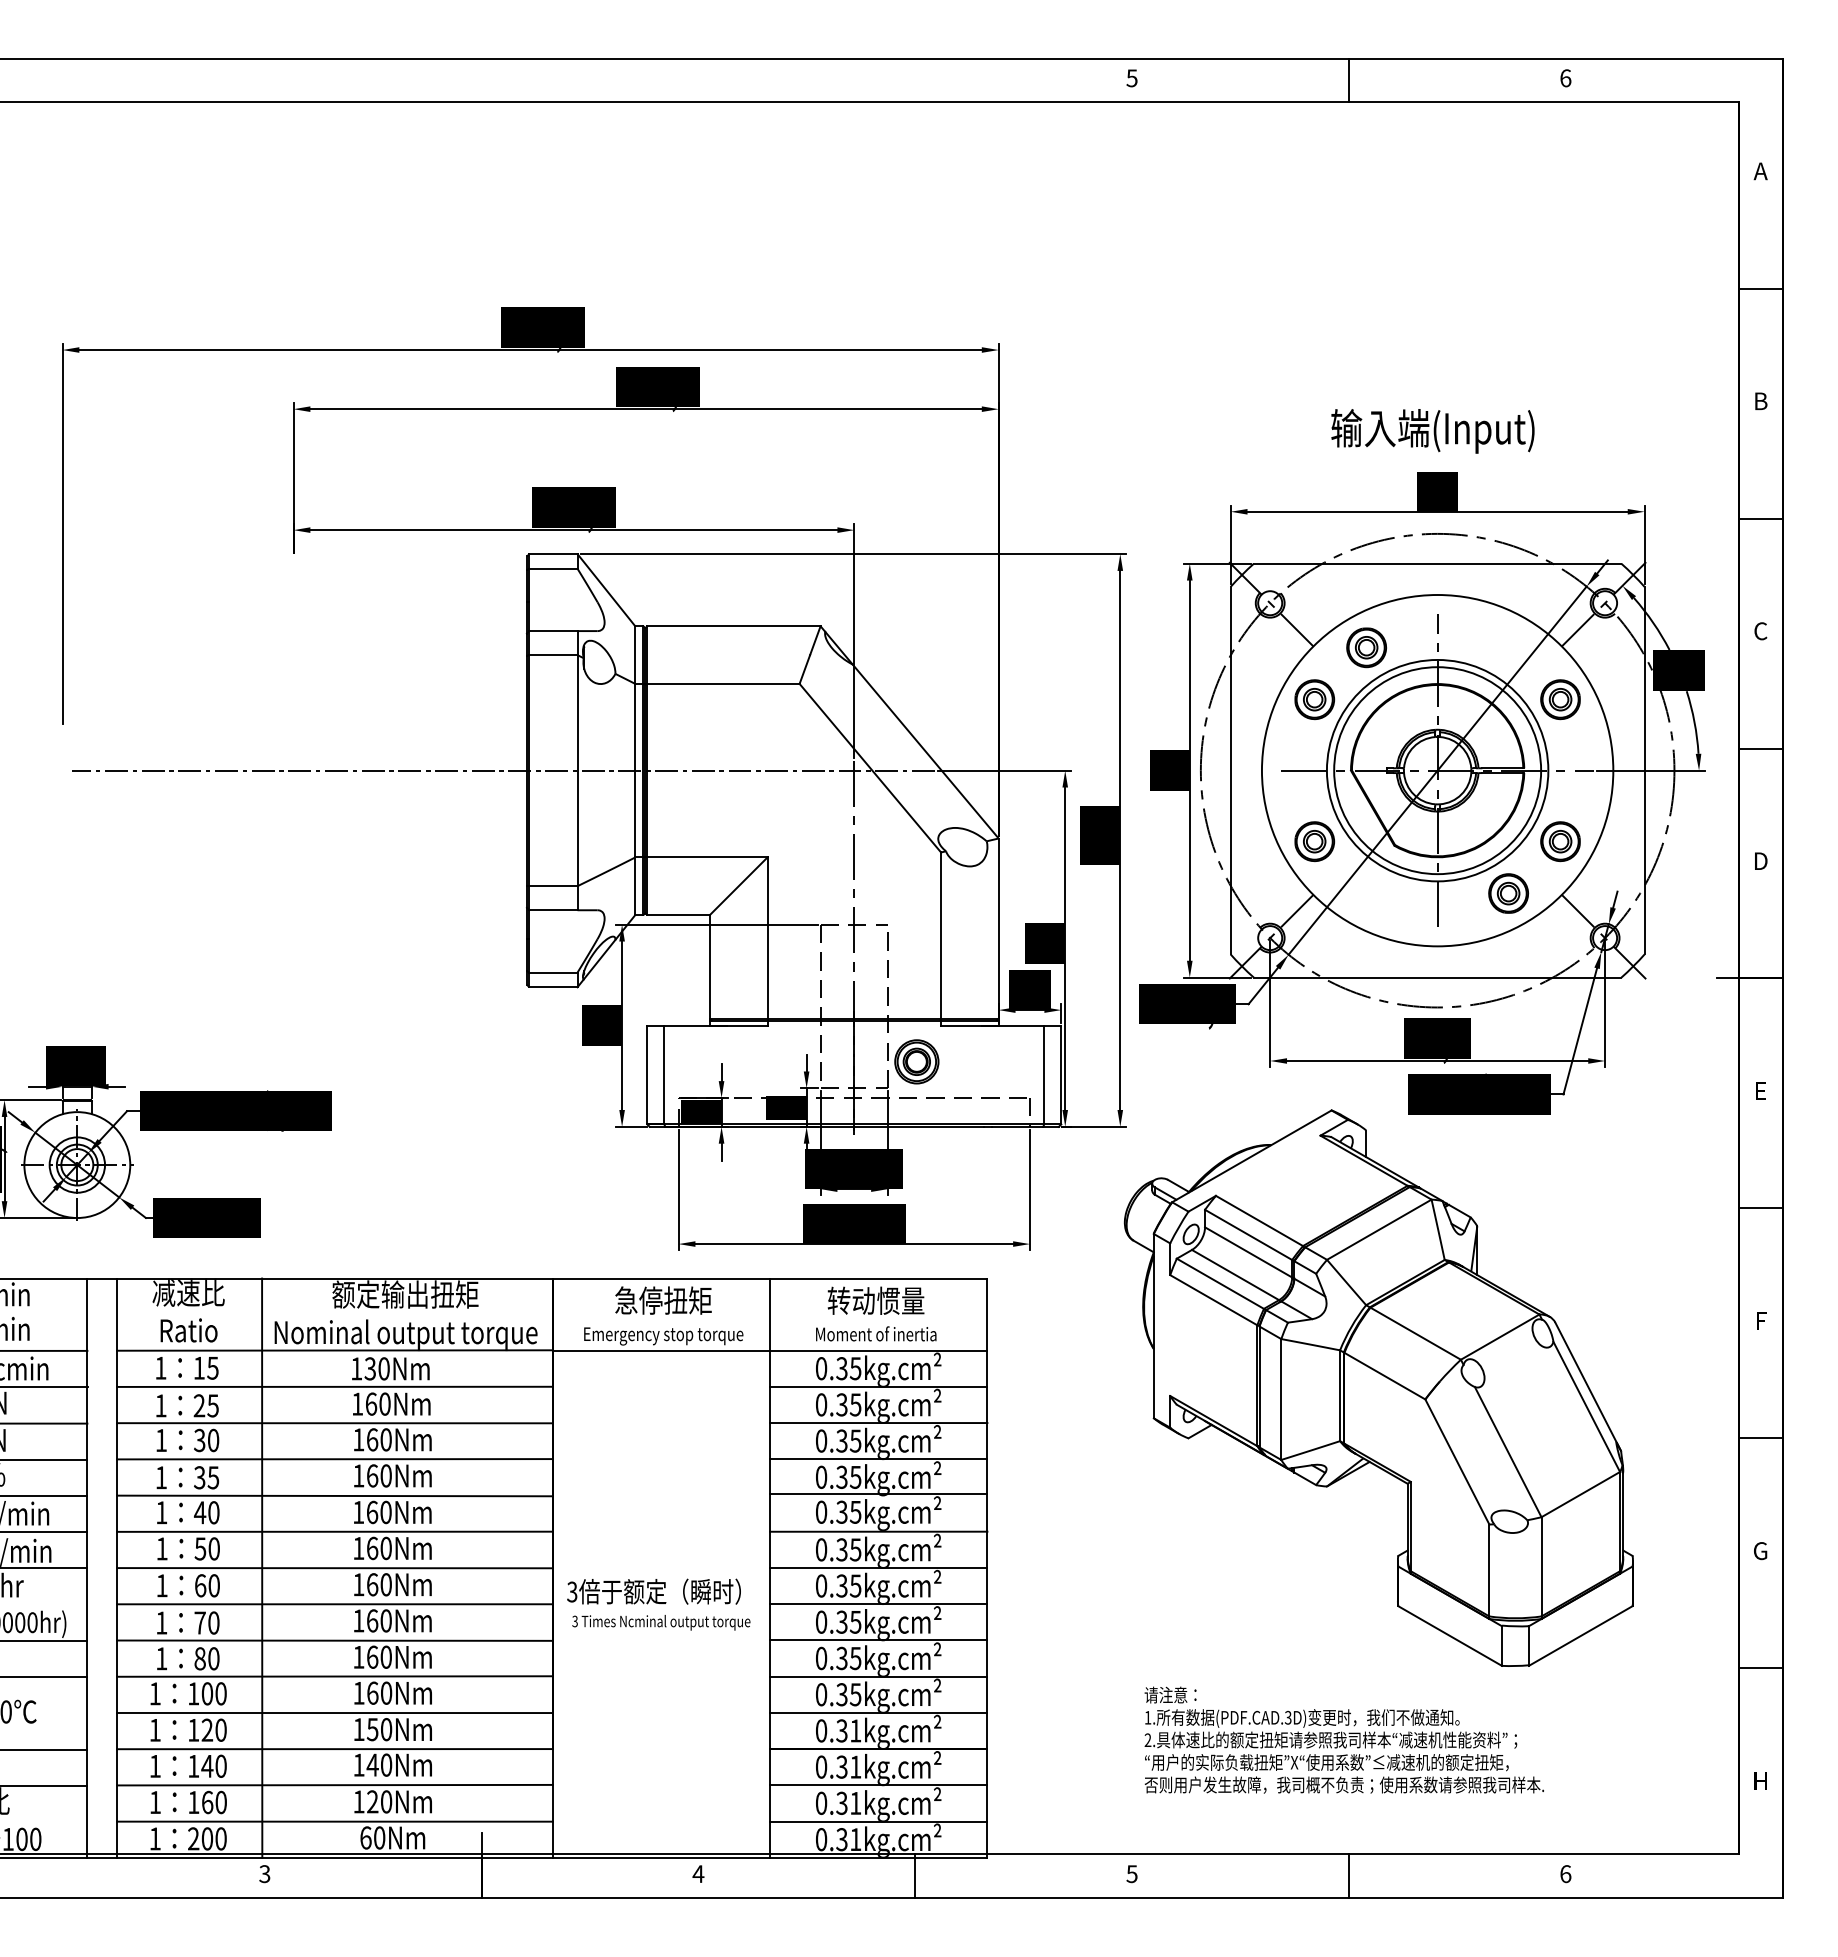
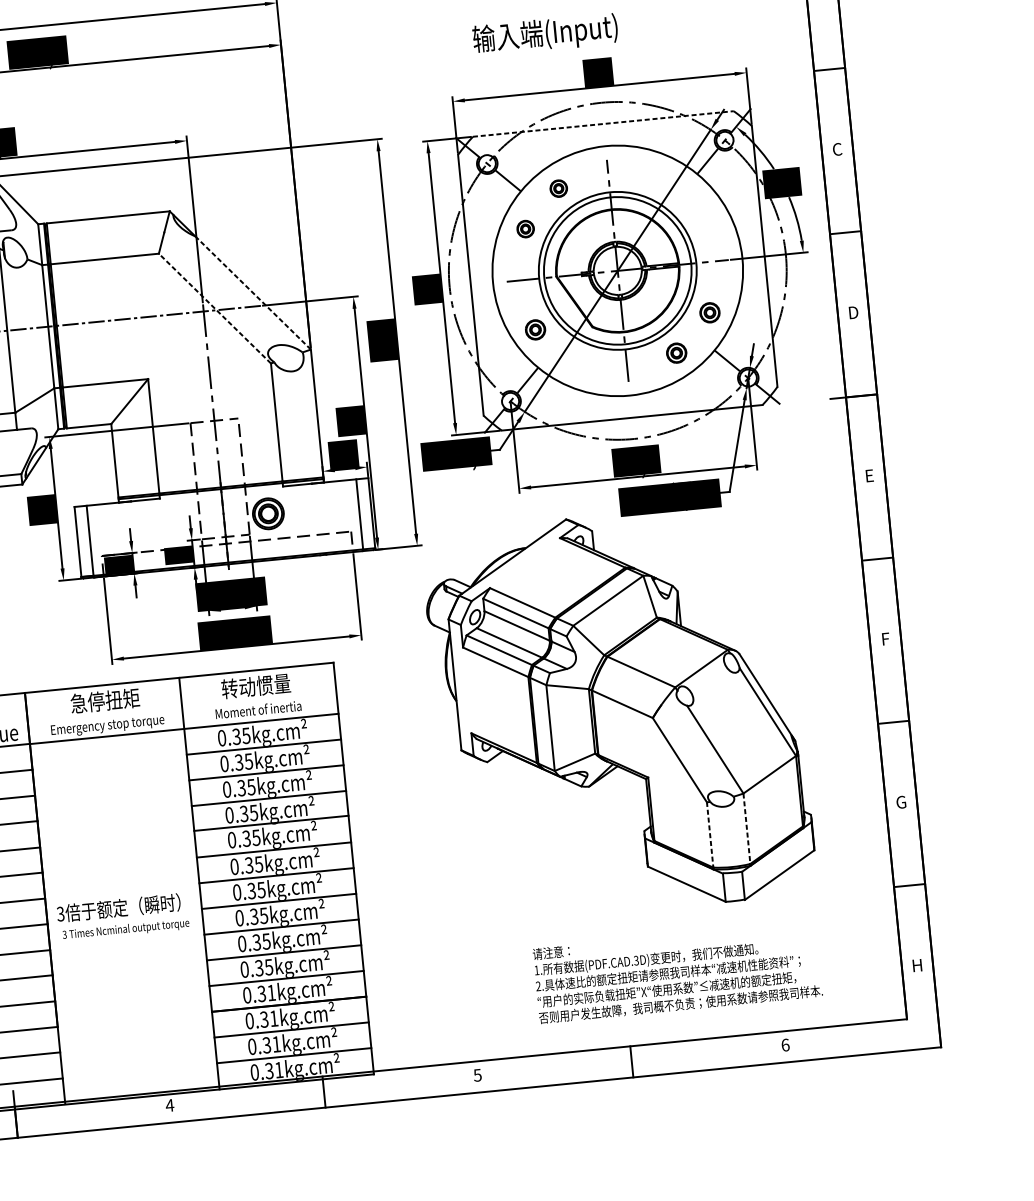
text: (1432, 431) -> (545, 34), moved
line: (1437, 563) -> (603, 123), solid -> dashed
part: (1366, 647) -> (558, 188), size x0.6
part: (1314, 699) -> (525, 228), size x0.6
part: (1560, 699) -> (700, 211), removed
line: (925, 751) -> (252, 292), solid -> dashed
line: (870, 767) -> (215, 308), solid -> dashed
part: (1314, 841) -> (535, 329), size x0.7
part: (1560, 841) -> (709, 312), size x0.7
part: (1508, 893) -> (676, 353), size x0.7
line: (1541, 1568) -> (747, 829), solid -> dashed
line: (1489, 1571) -> (710, 835), solid -> dashed
text: (1343, 1739) -> (677, 972), moved

